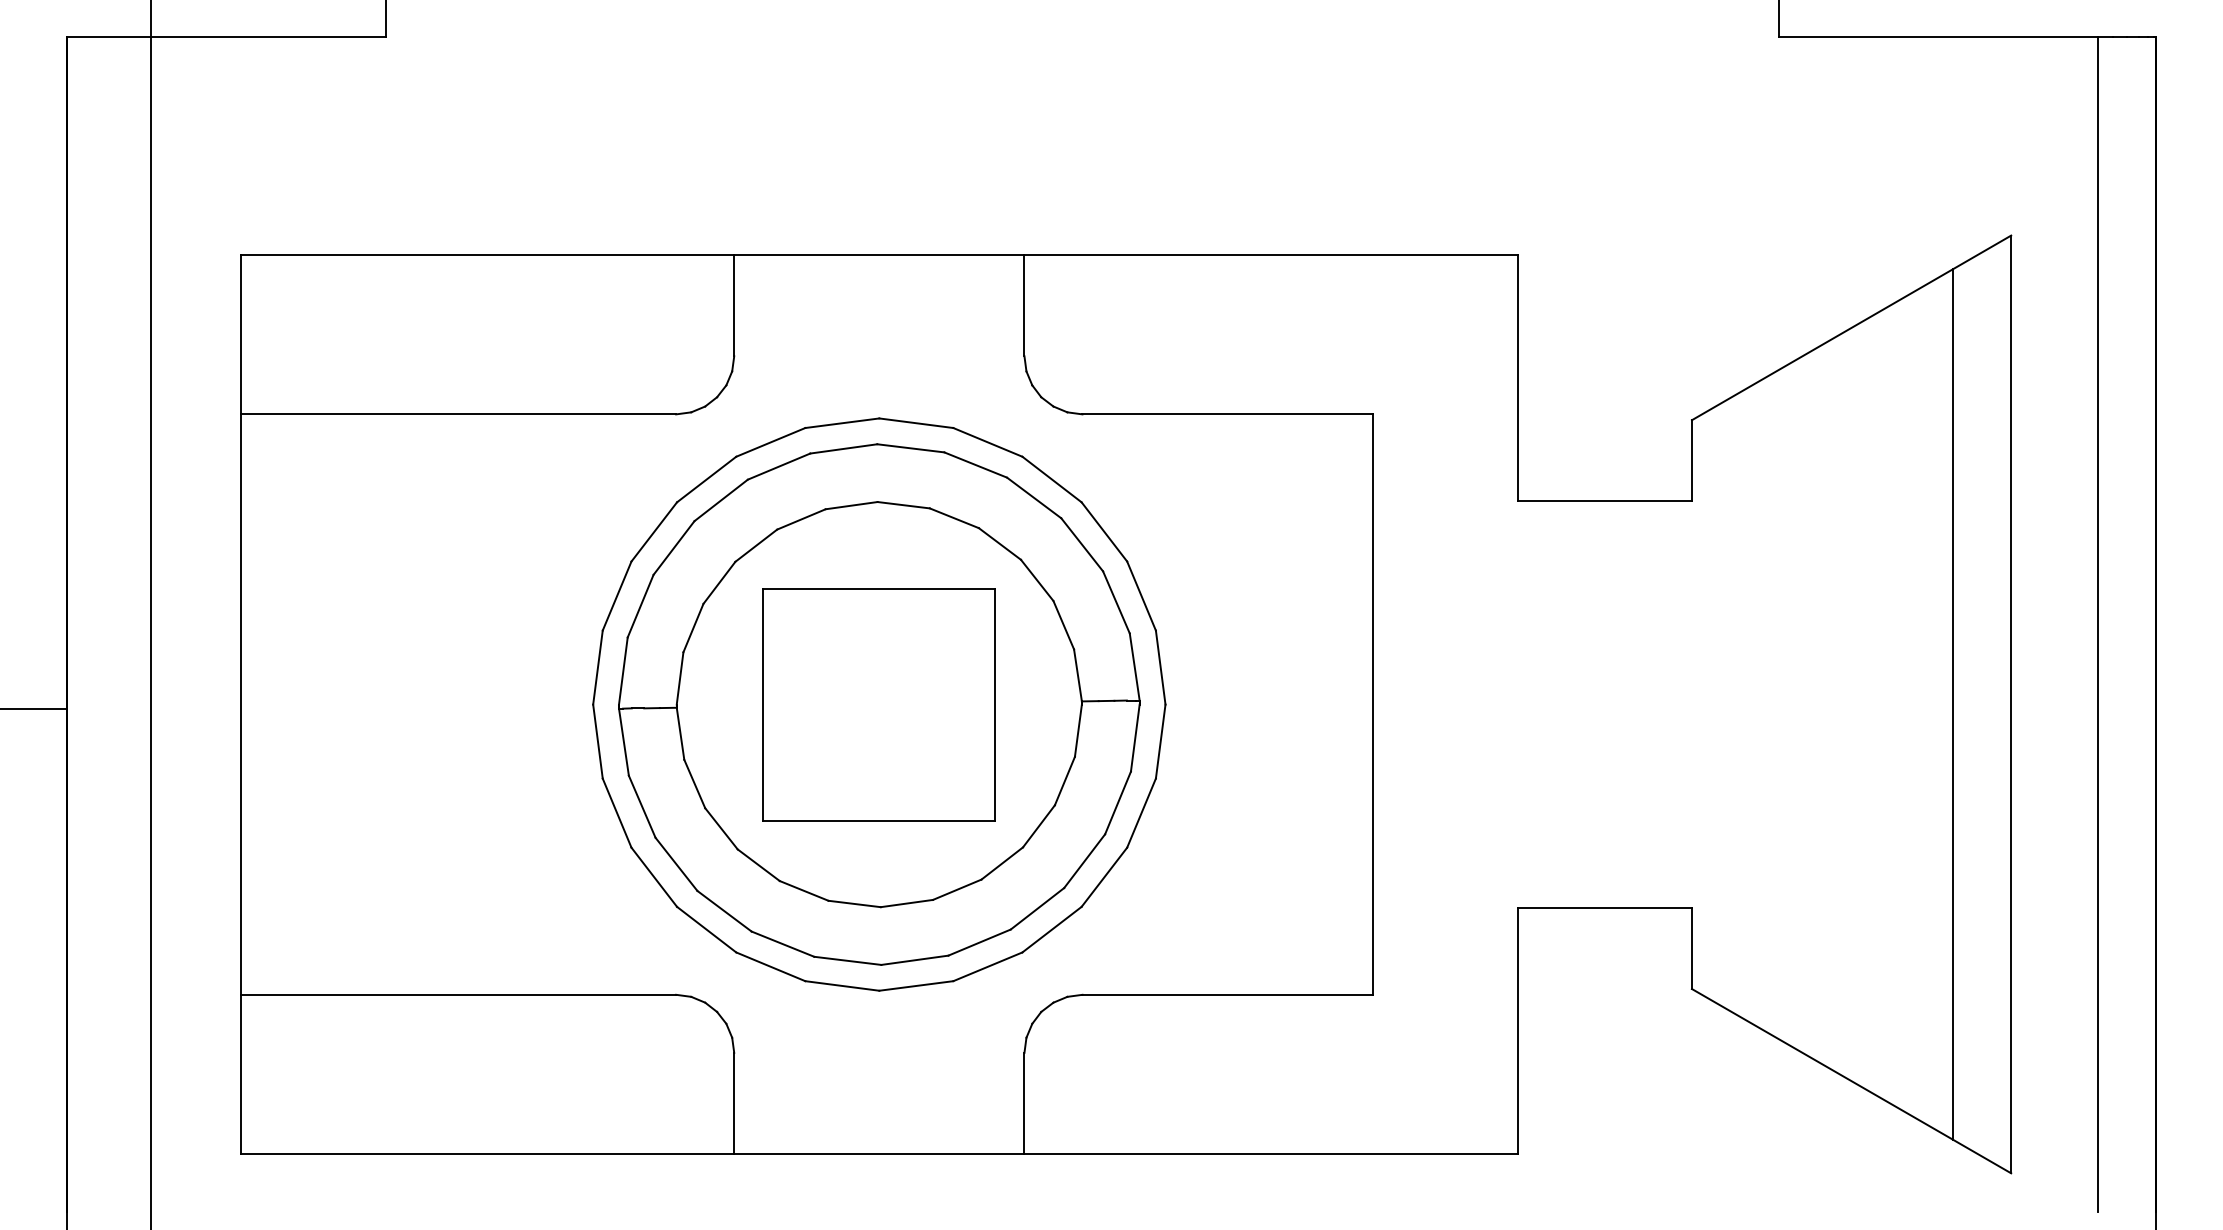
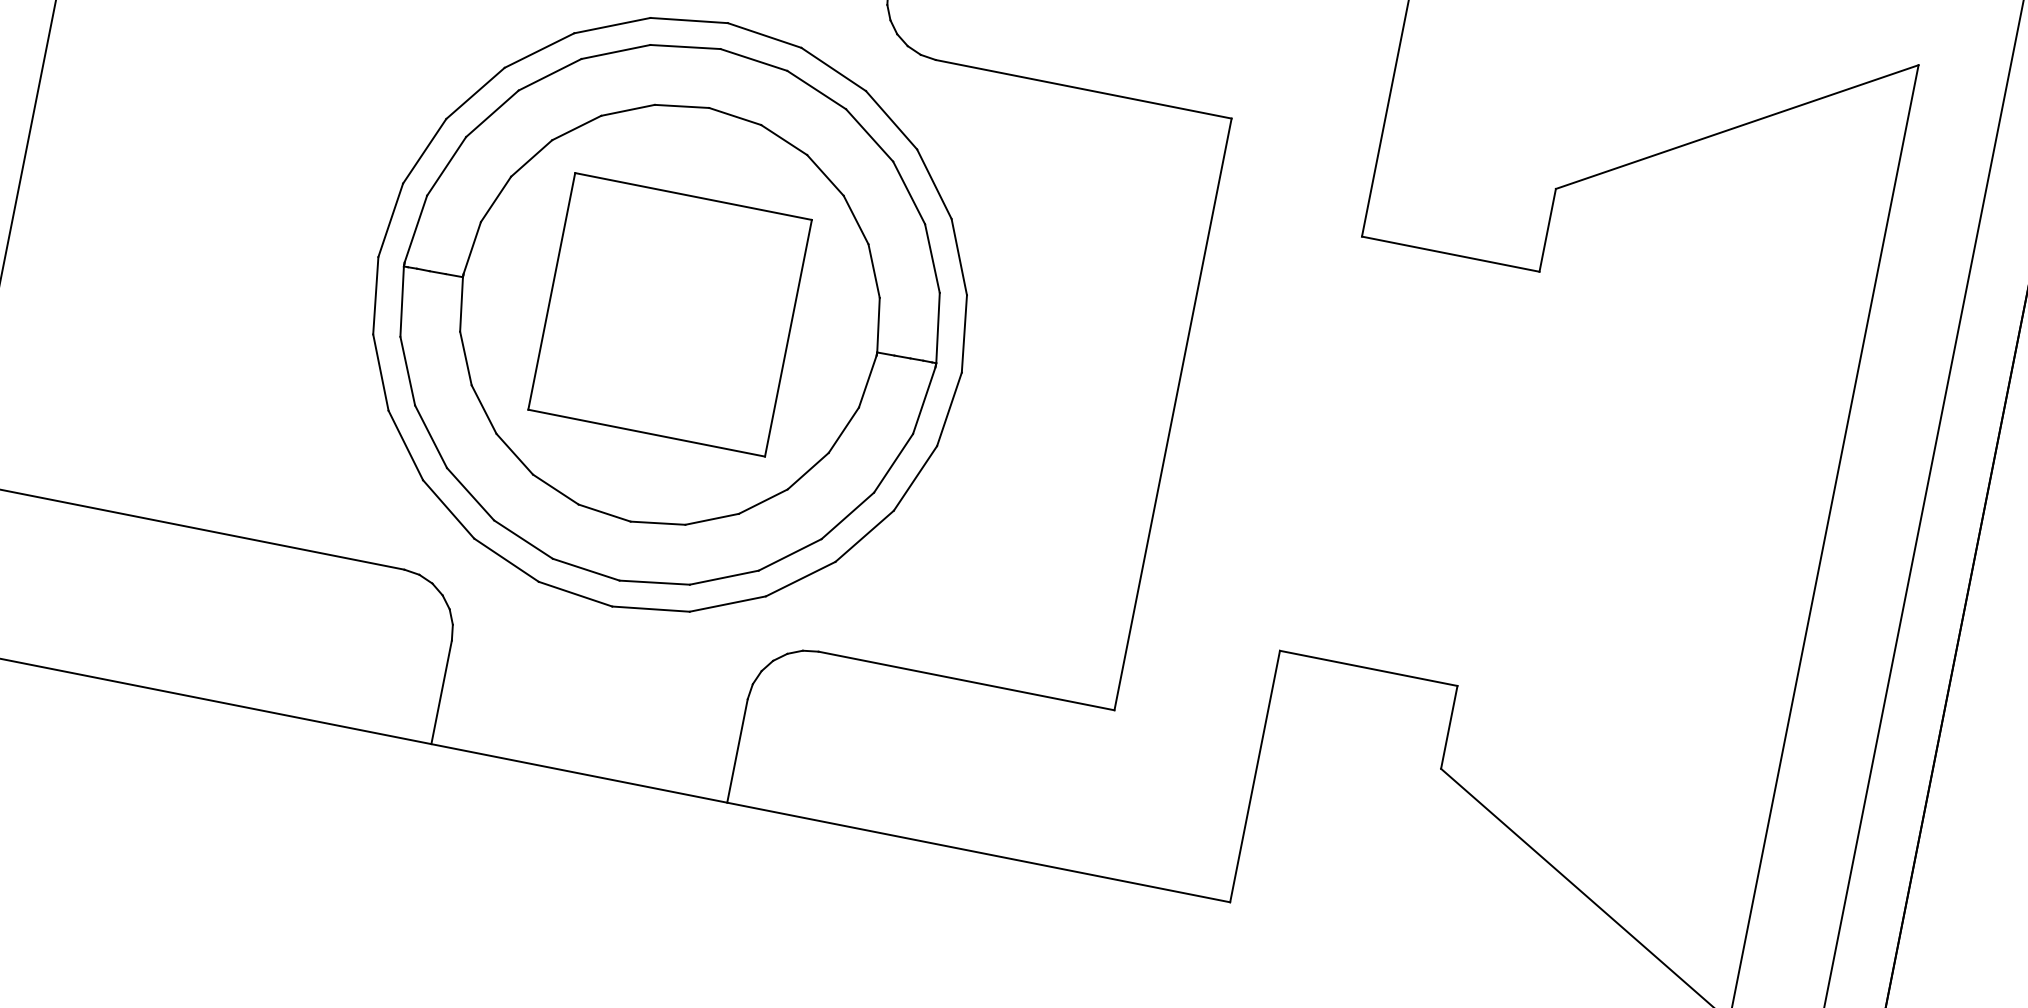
line: (1953, 704) -> (1765, 531), removed

